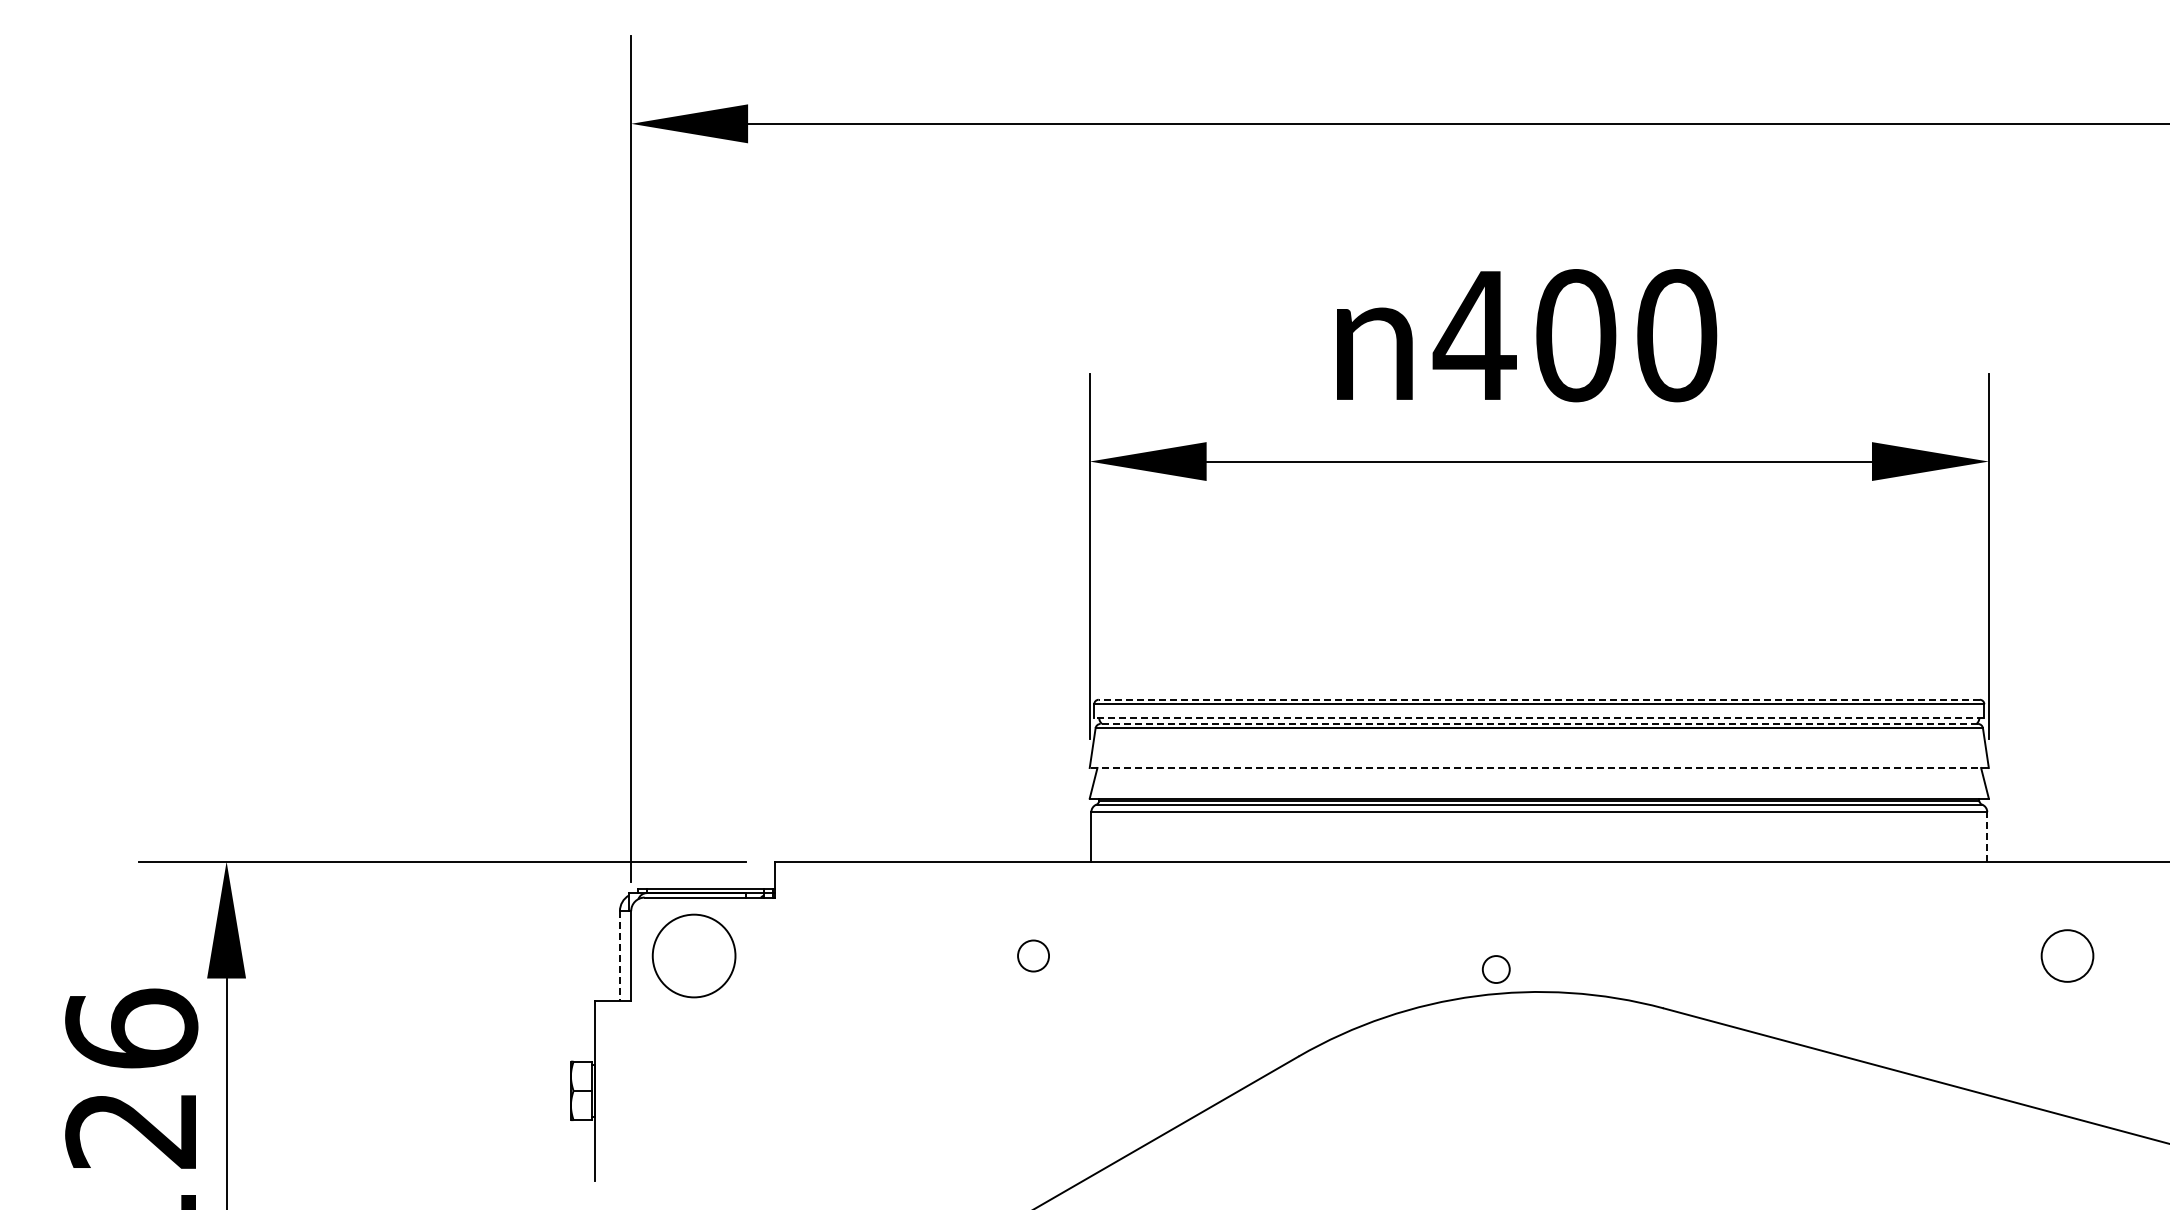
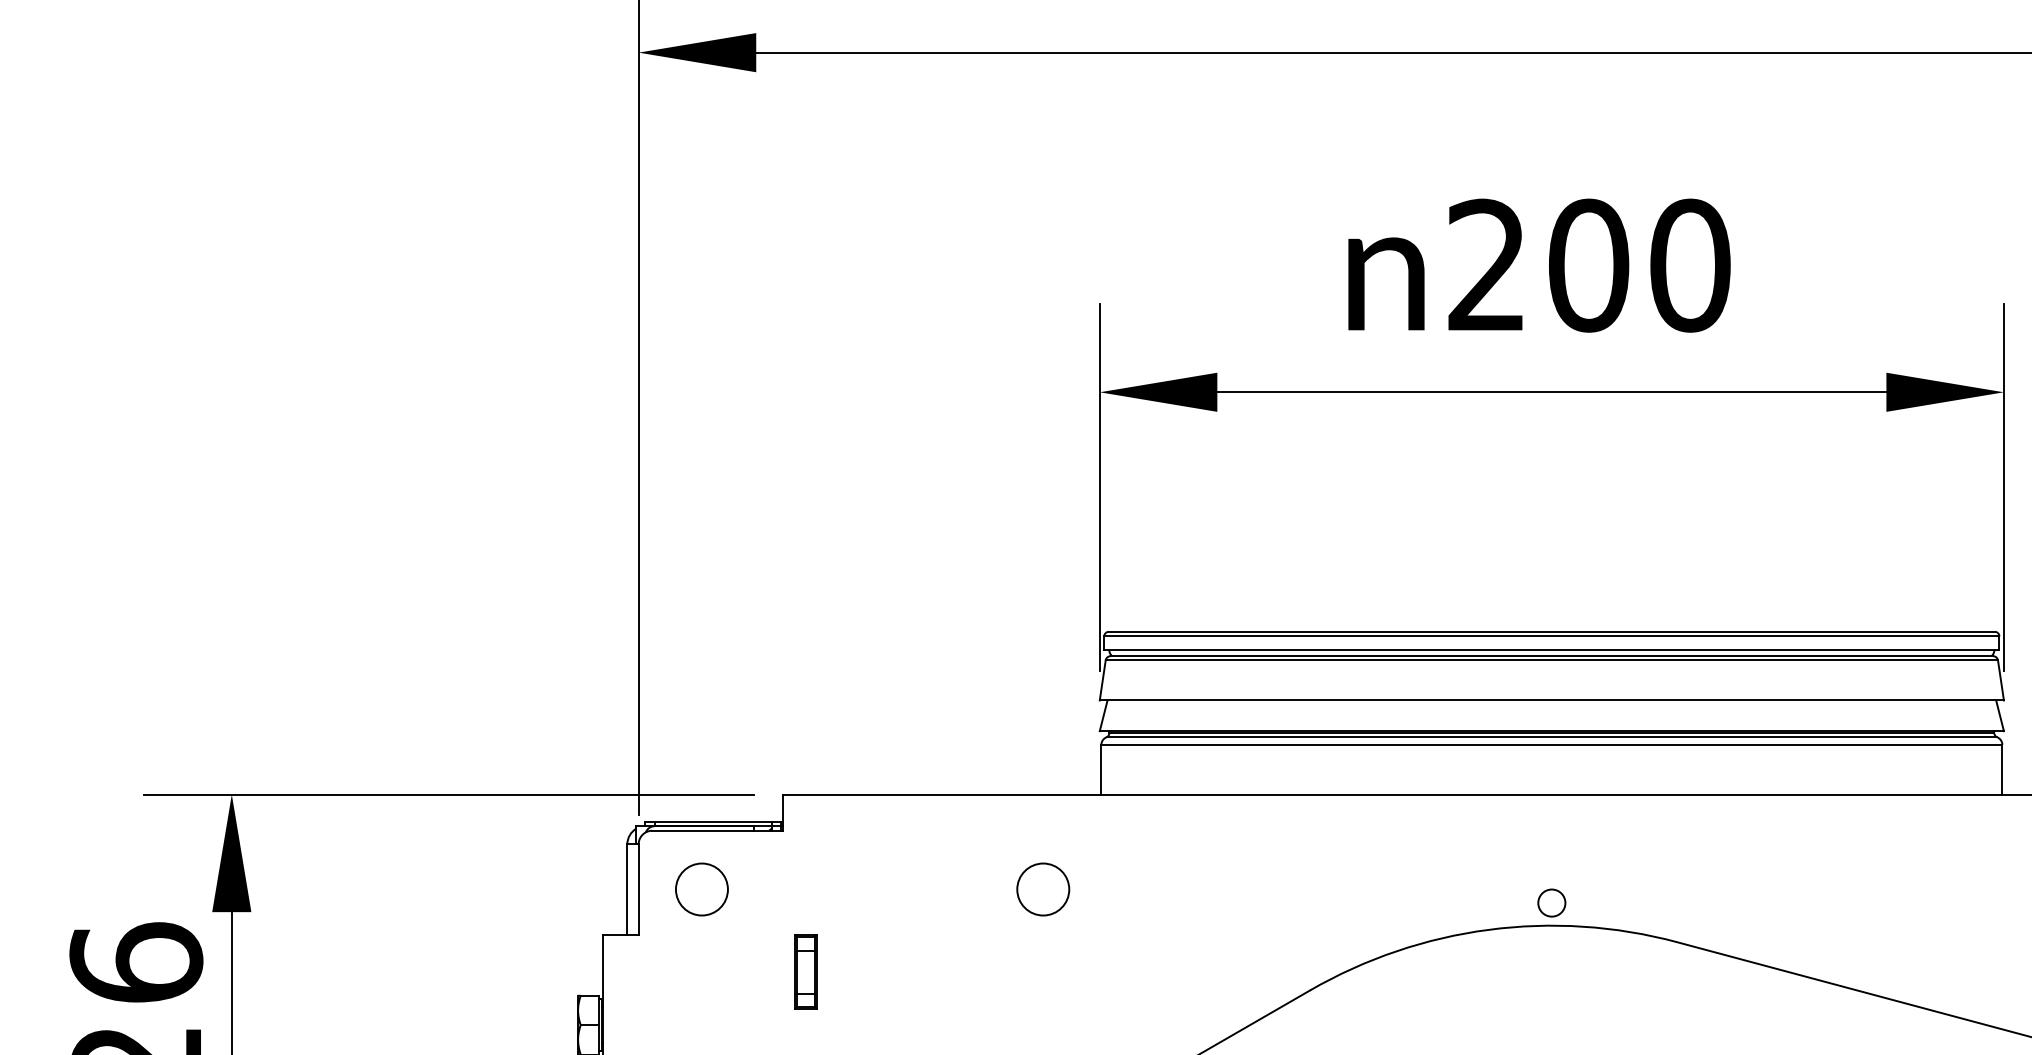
text: (1474, 334) -> (1486, 264), 400 -> 200
line: (1539, 699) -> (1552, 631), dashed -> solid
line: (1538, 717) -> (1551, 649), dashed -> solid
line: (1539, 723) -> (1552, 655), dashed -> solid
line: (1539, 768) -> (1552, 700), dashed -> solid
line: (1987, 836) -> (2002, 769), dashed -> solid
circle: (693, 955) -> (701, 888), size x0.62
circle: (1033, 955) -> (1043, 888), size x1.67
line: (619, 956) -> (626, 889), dashed -> solid
circle: (1495, 969) -> (1551, 903), moved
part: (797, 1037) -> (805, 971), added

